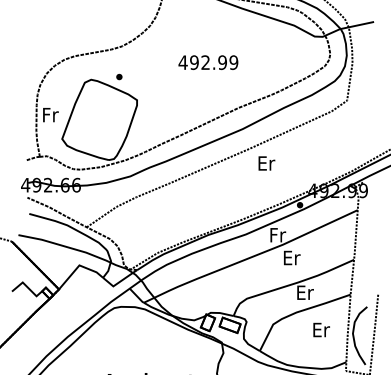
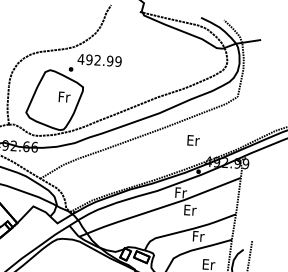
text: (208, 62) -> (99, 60), moved
text: (50, 115) -> (64, 97), moved
text: (266, 163) -> (193, 140), moved
text: (305, 292) -> (198, 236), Er -> Fr

